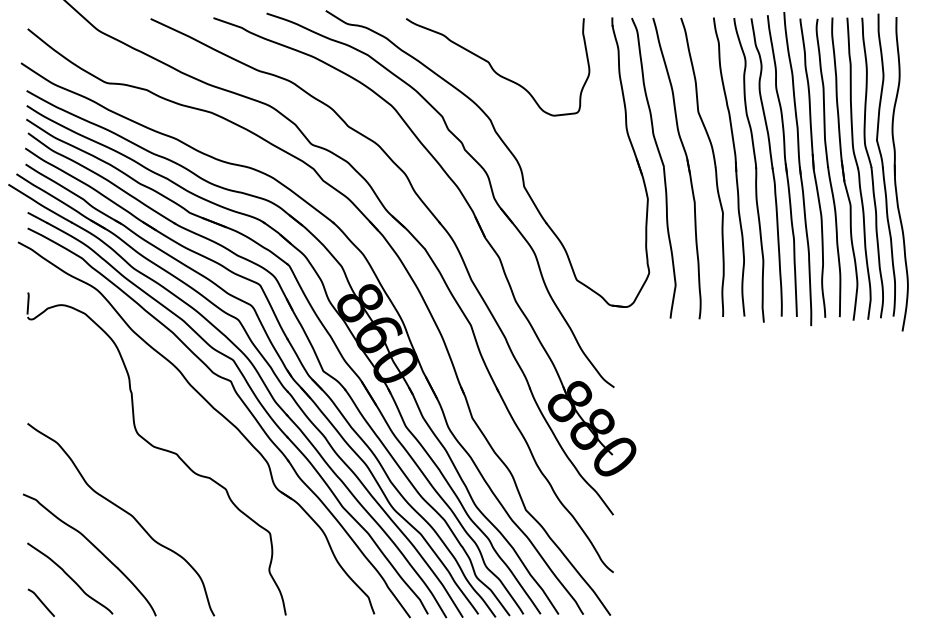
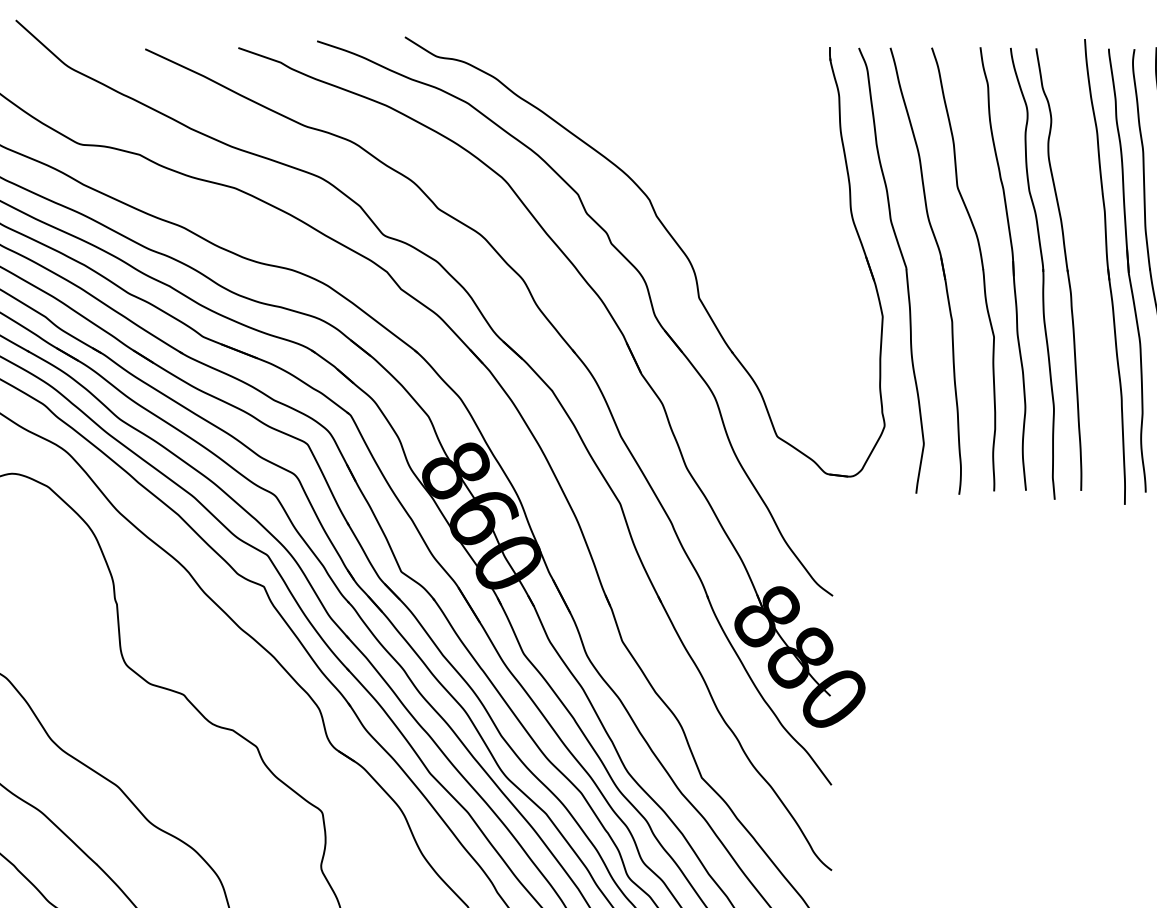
curve: (495, 70) -> (656, 125), removed
part: (782, 165) -> (1082, 266), removed

